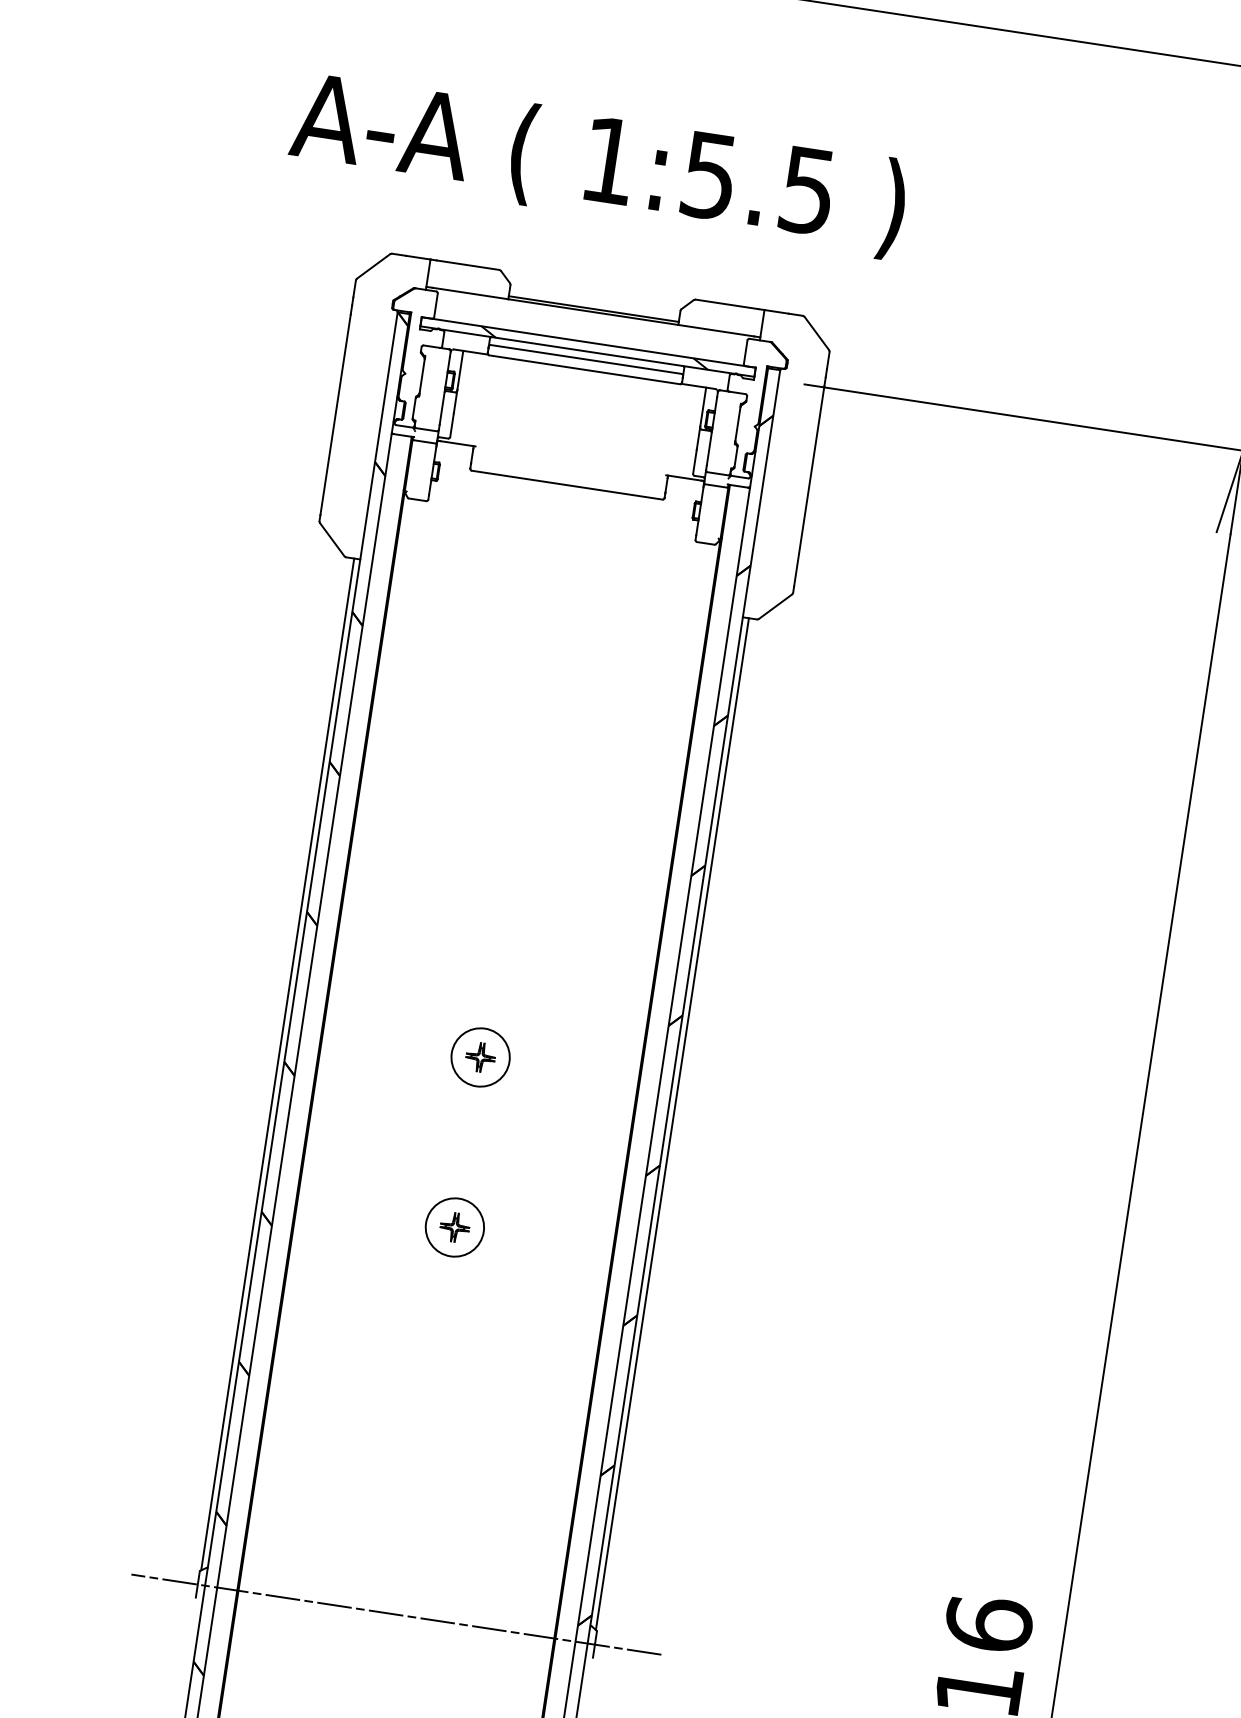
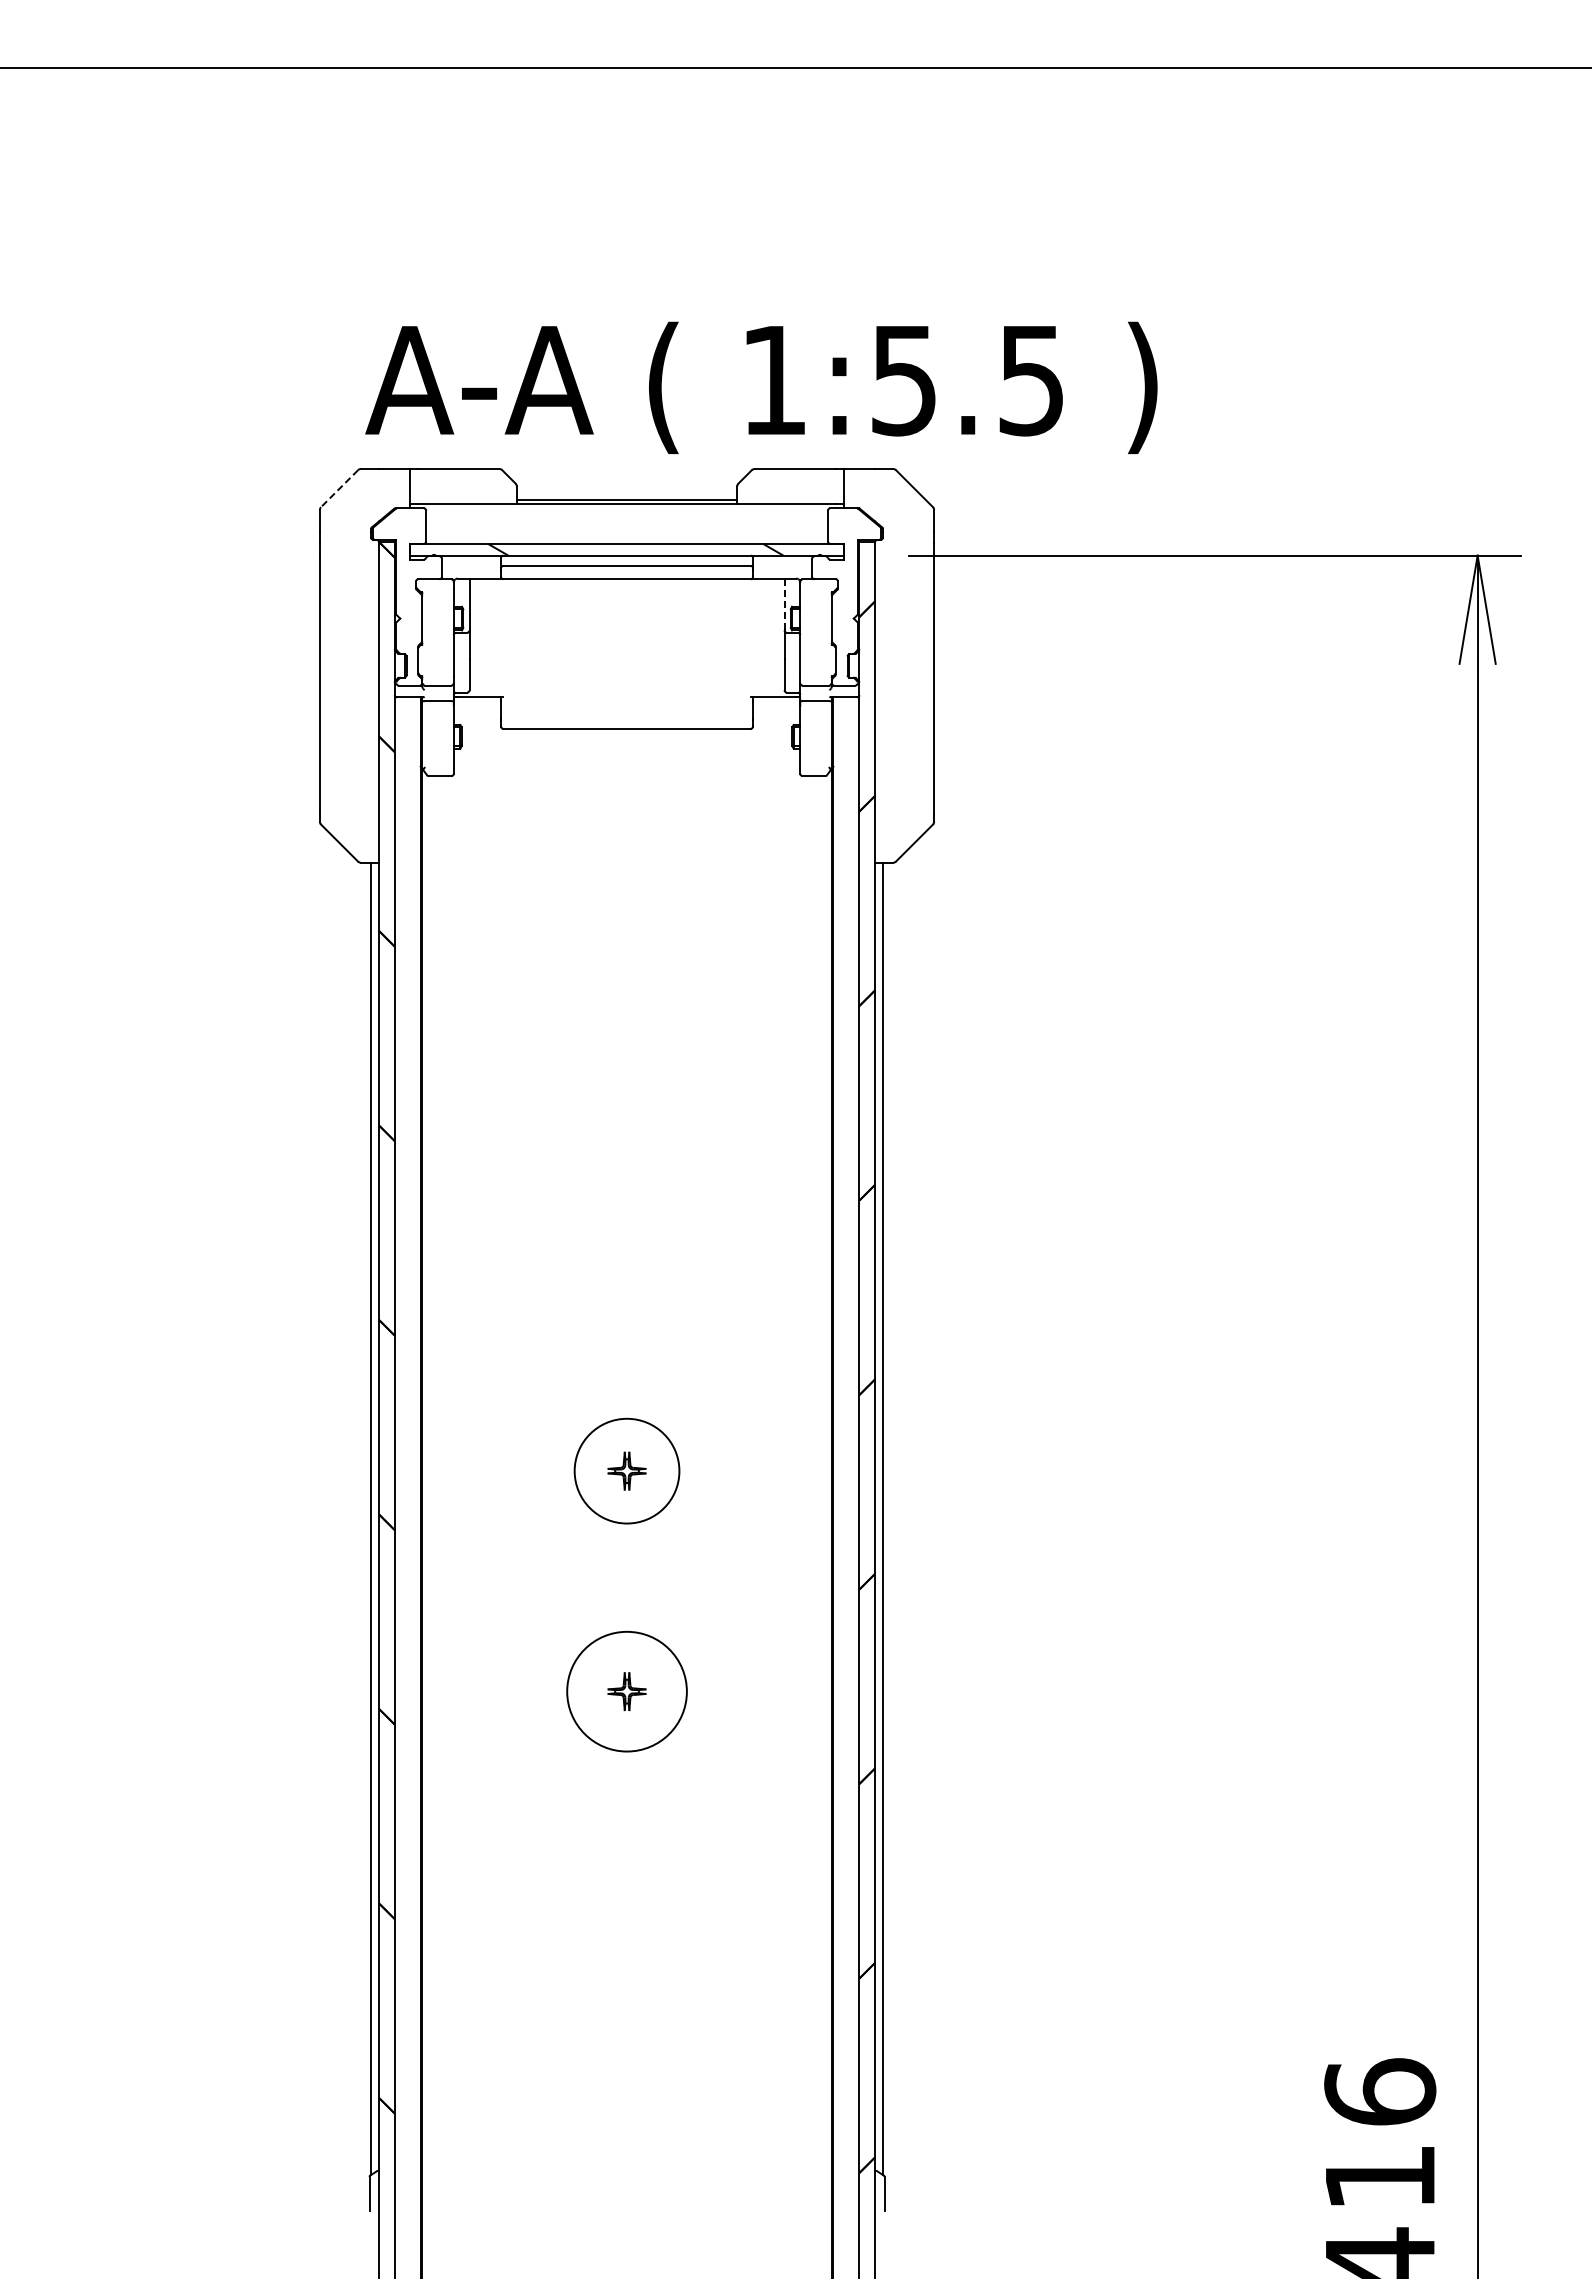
text: (598, 164) -> (761, 387), moved
line: (373, 267) -> (339, 489), solid -> dashed
line: (703, 407) -> (784, 604), solid -> dashed
circle: (480, 1056) -> (626, 1470), size x1.4
circle: (454, 1227) -> (626, 1691), size x1.6
line: (395, 1614) -> (626, 2193), removed

